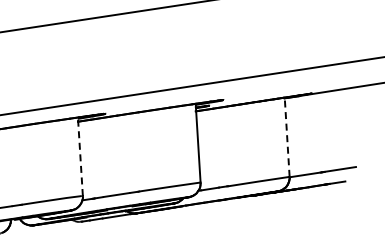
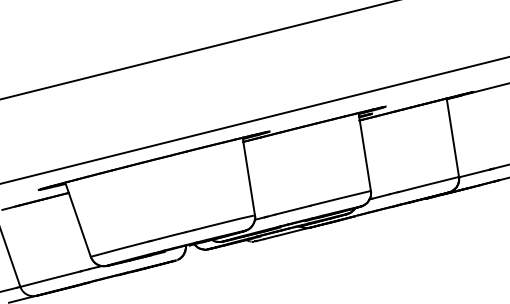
line: (286, 136) -> (452, 137), dashed -> solid
line: (80, 156) -> (248, 176), dashed -> solid

